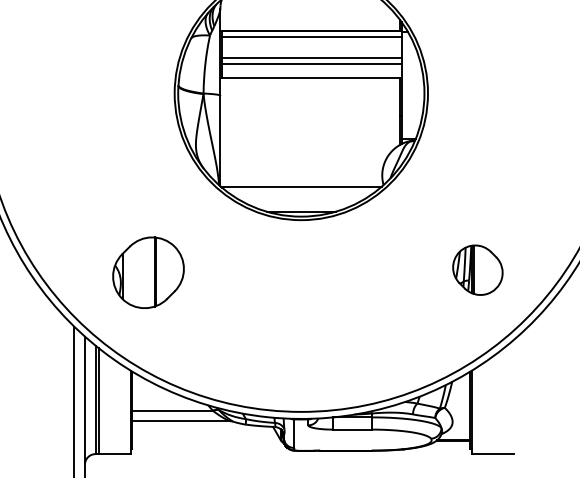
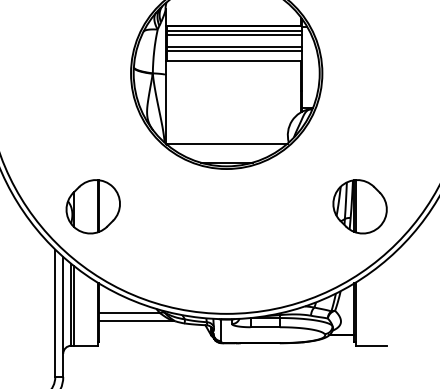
line: (311, 43) -> (234, 35), added
part: (477, 269) -> (359, 206), size x1.43
part: (147, 272) -> (92, 206), moved

